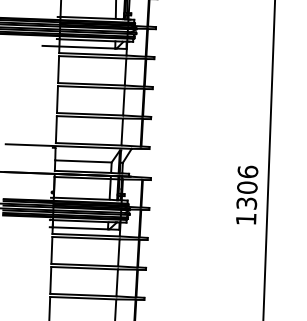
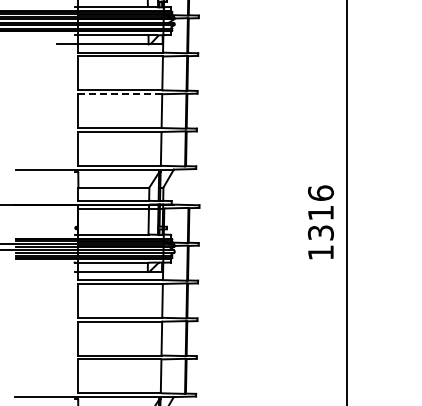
line: (91, 87) -> (120, 94), solid -> dashed
text: (247, 187) -> (320, 212), 1306 -> 1316

